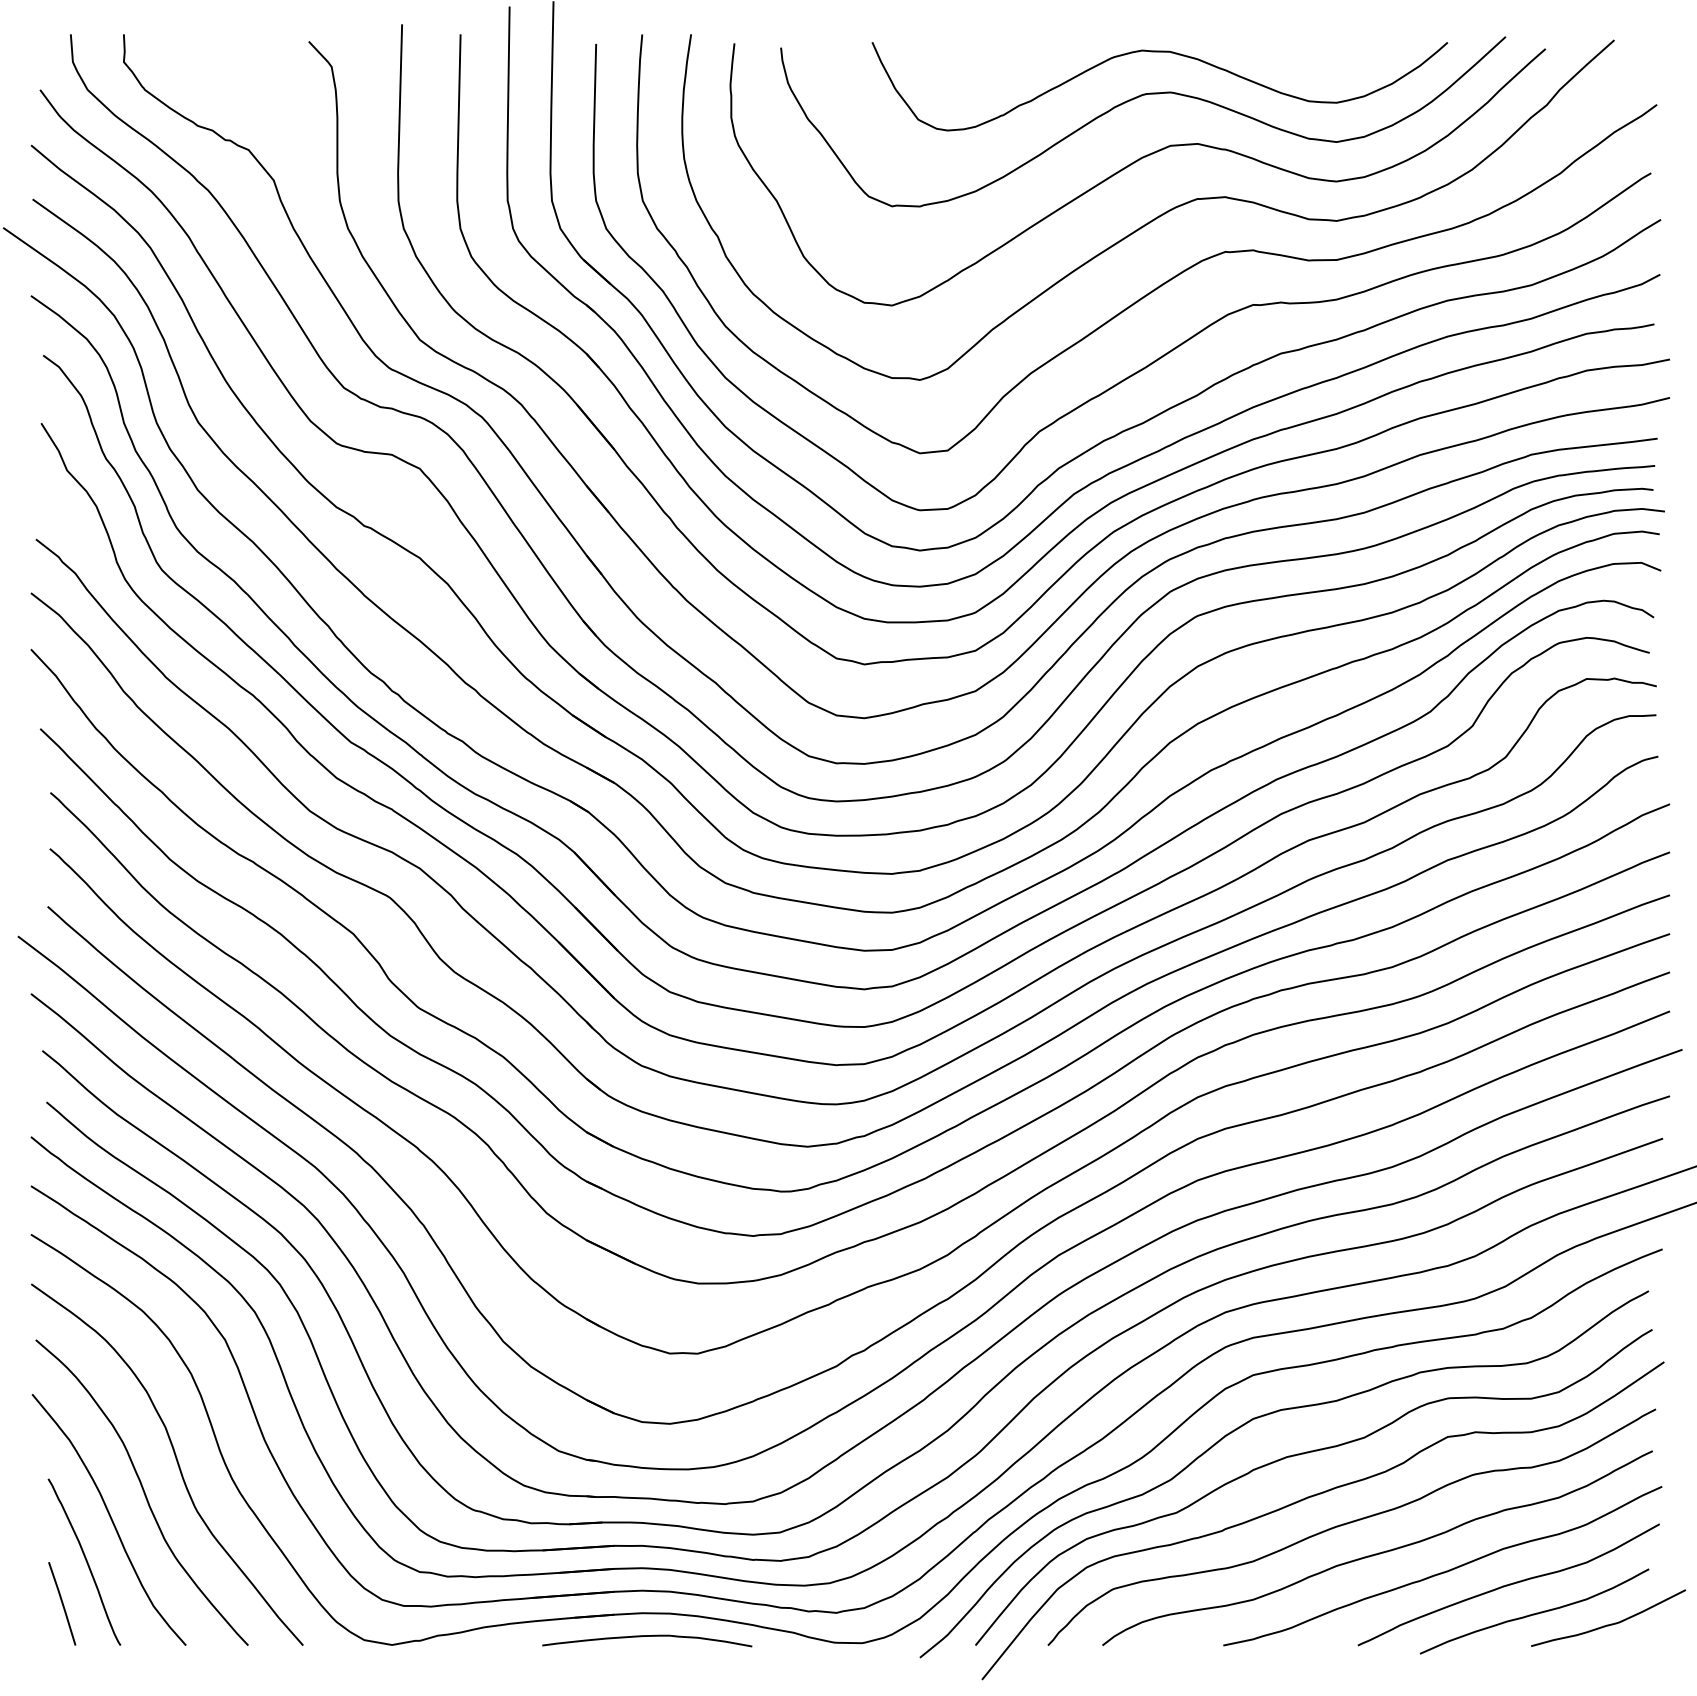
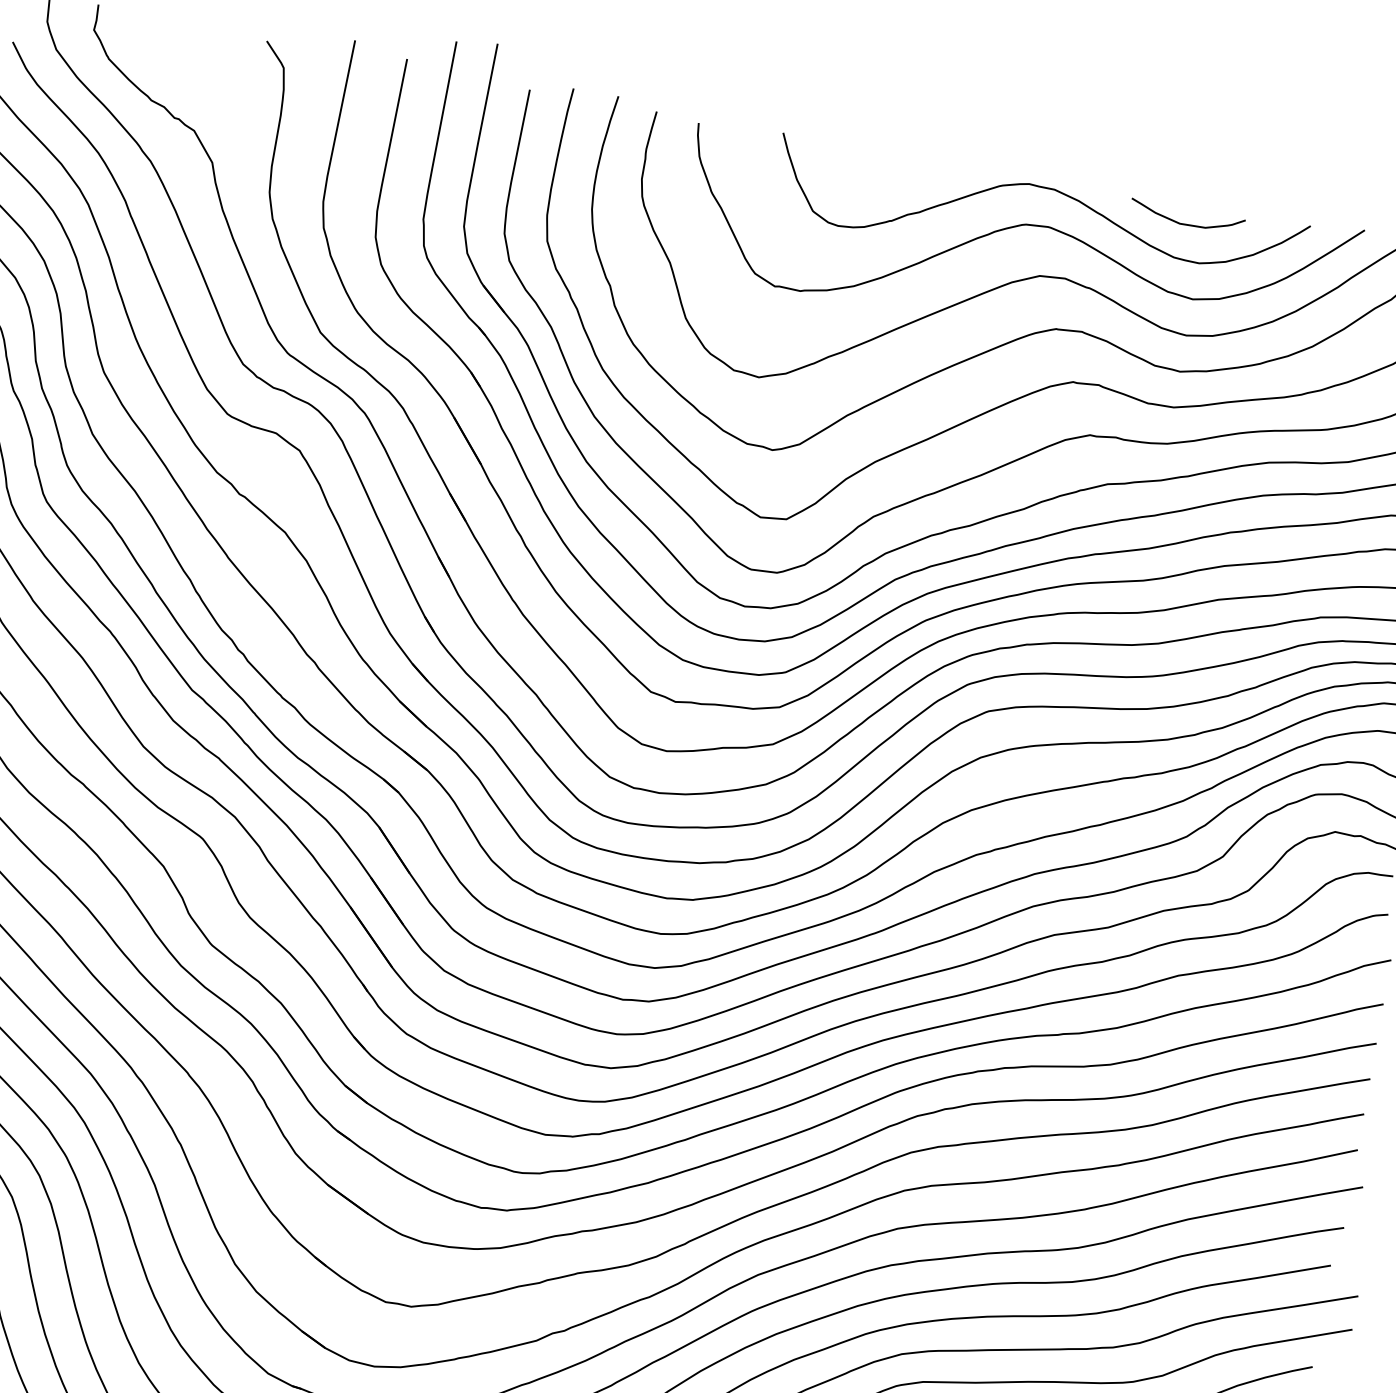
curve: (1315, 63) -> (1186, 223), added

